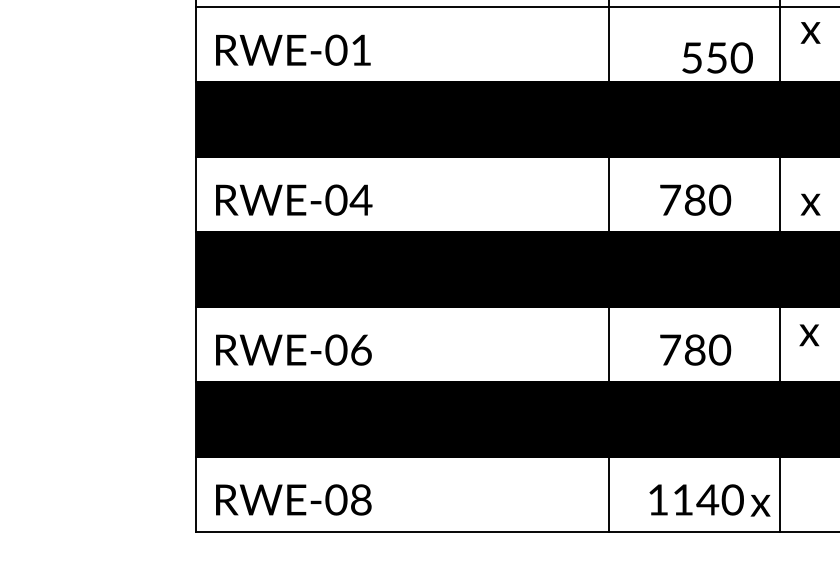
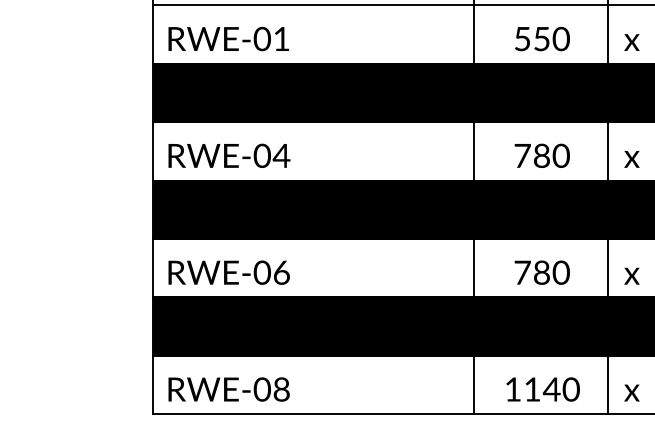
text: (810, 32) -> (631, 42), moved
text: (717, 57) -> (542, 38), moved
text: (808, 334) -> (631, 275), moved
text: (760, 505) -> (631, 392), moved

